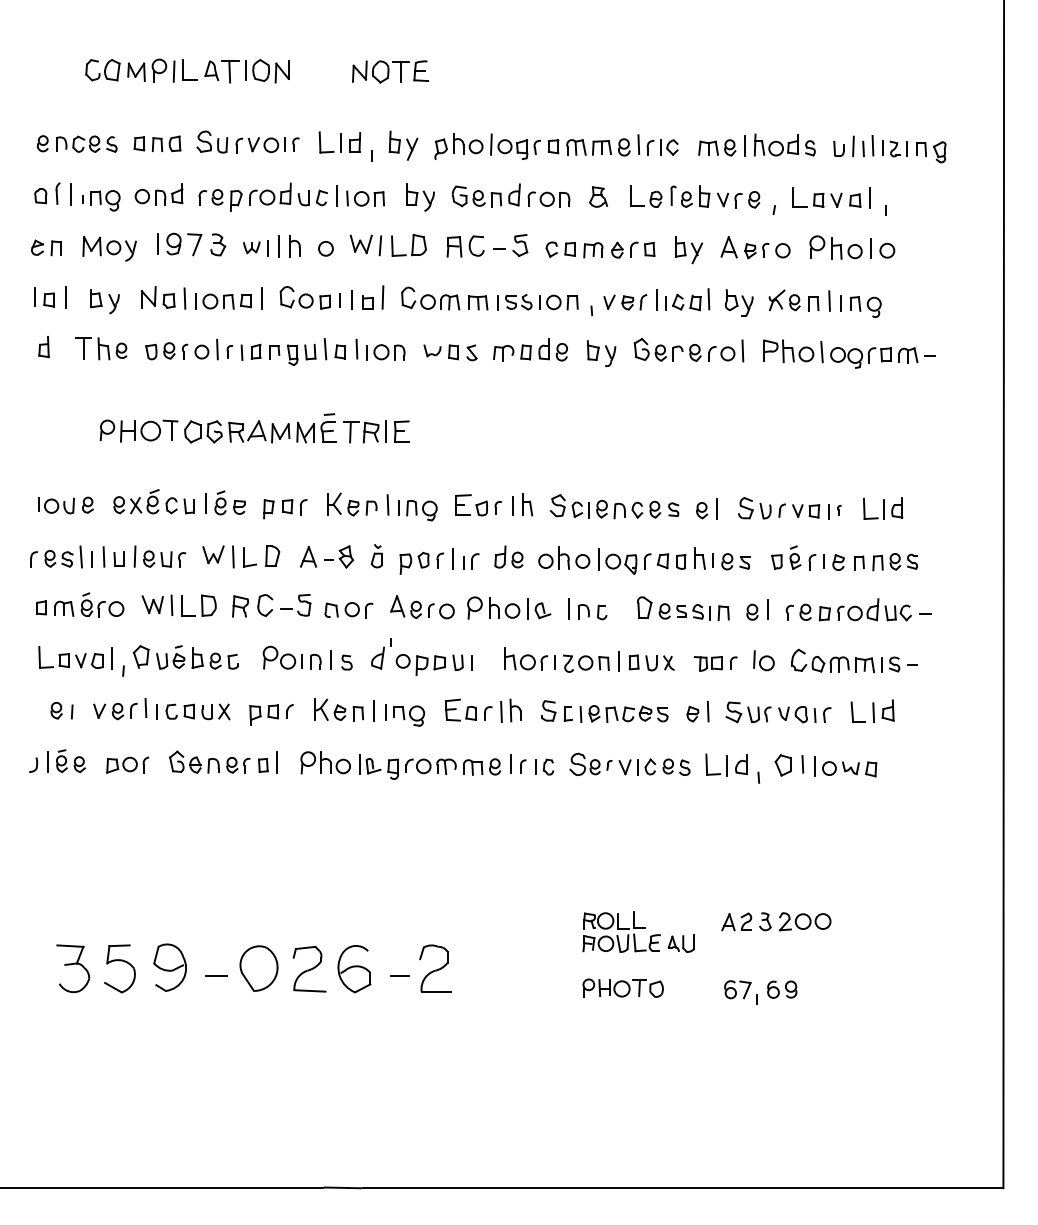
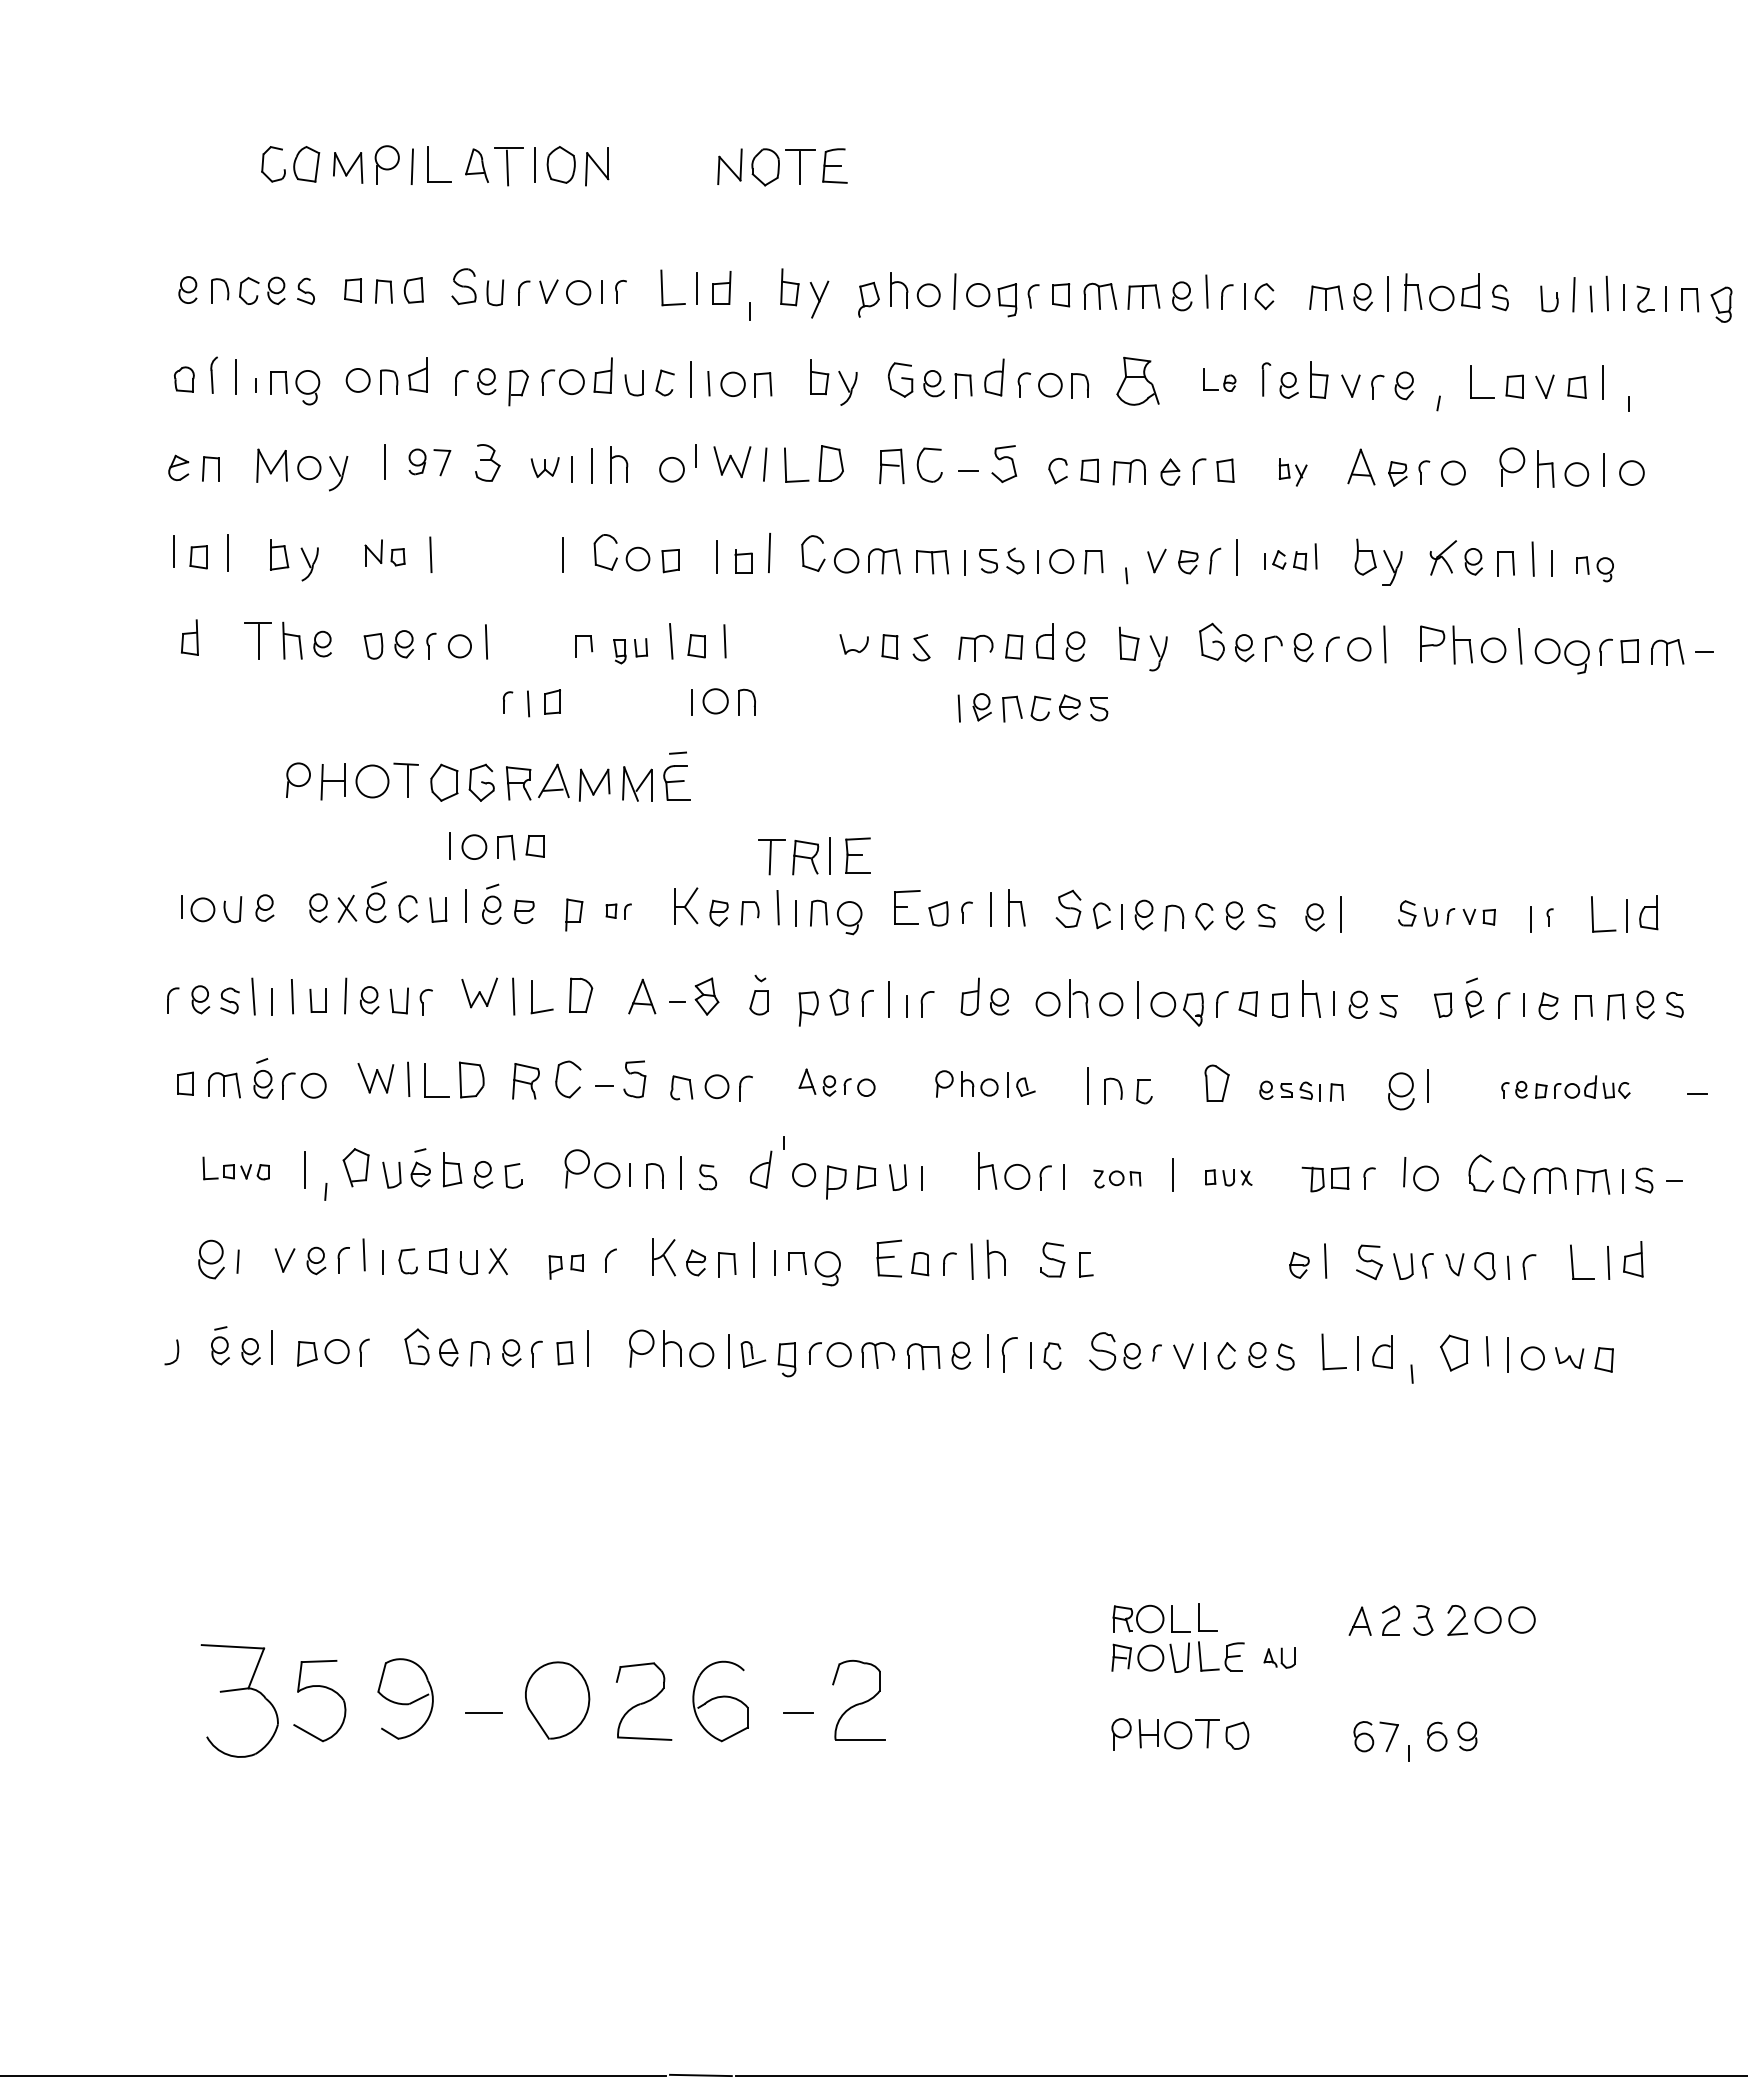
part: (598, 196) -> (1138, 380), size x1.4
part: (646, 196) -> (1220, 380), size x0.6
part: (184, 244) -> (430, 462), size x0.7
part: (689, 250) -> (1293, 472), size x0.6
part: (157, 297) -> (383, 552), size x0.7
part: (687, 299) -> (1290, 556), size x0.7
line: (339, 300) -> (695, 455), moved
part: (223, 301) -> (496, 847), moved
part: (865, 306) -> (1594, 568), size x0.7
part: (243, 351) -> (531, 701), moved
part: (385, 352) -> (722, 701), moved
part: (301, 354) -> (630, 650), size x0.7
part: (376, 431) -> (814, 855), moved
part: (294, 507) -> (618, 912), size x0.6
part: (779, 508) -> (1447, 913), size x0.7
part: (422, 607) -> (837, 1083), size x0.7
part: (509, 607) -> (985, 1083), size x0.7
part: (848, 609) -> (1565, 1086), size x0.6
part: (752, 611) -> (1401, 1089), size x1.4
part: (693, 612) -> (1300, 1091), size x0.7
part: (70, 657) -> (235, 1168), size x0.6
part: (651, 662) -> (1228, 1177), size x0.6
part: (586, 663) -> (1117, 1178), size x0.6
part: (56, 710) -> (211, 1259), size x1.4
part: (623, 713) -> (1032, 706), moved
part: (263, 714) -> (565, 1266), size x0.7
line: (47, 761) -> (271, 1346), moved
part: (523, 766) -> (1009, 1354), size x1.6
part: (680, 943) -> (1278, 1657), size x0.7
part: (73, 968) -> (240, 1700), size x1.4

